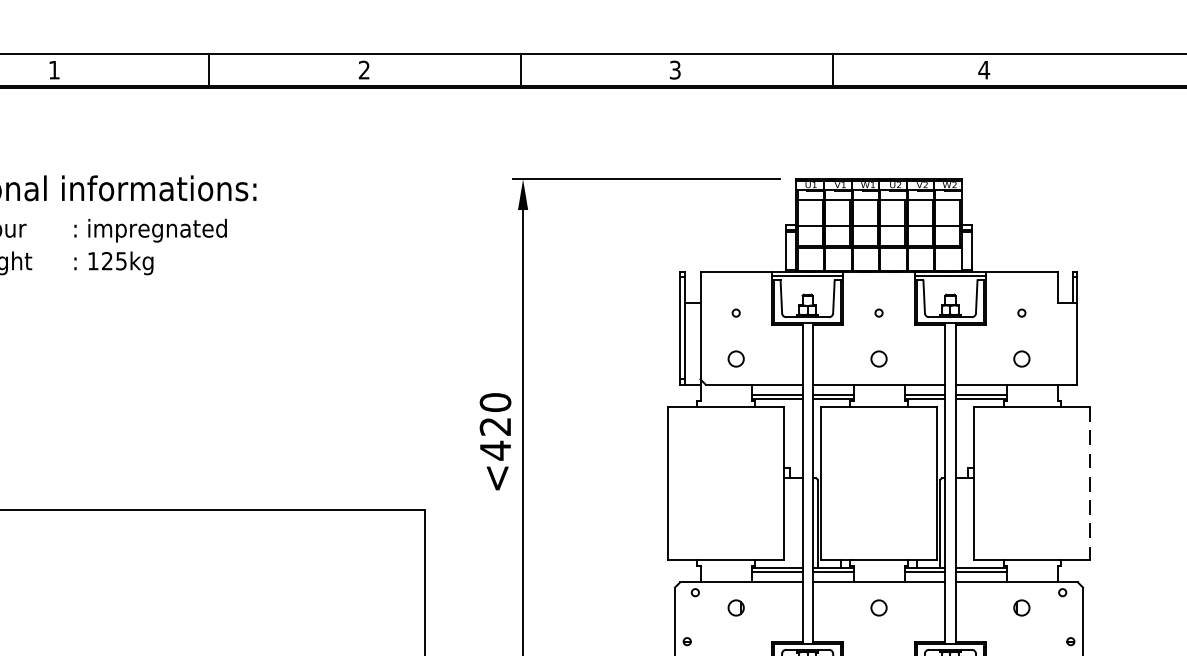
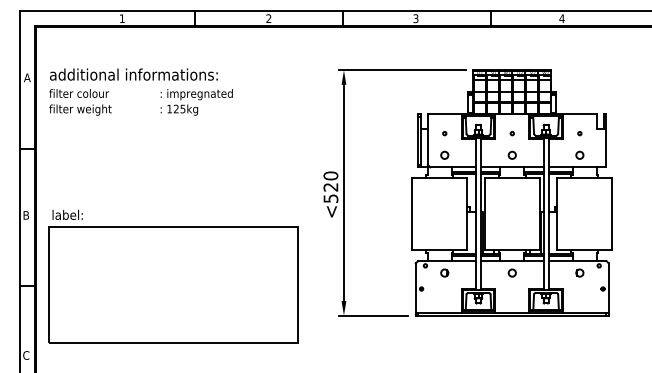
text: (149, 247) -> (196, 102), moved
text: (494, 450) -> (330, 198), <420 -> <520
line: (1090, 484) -> (612, 214), dashed -> solid

